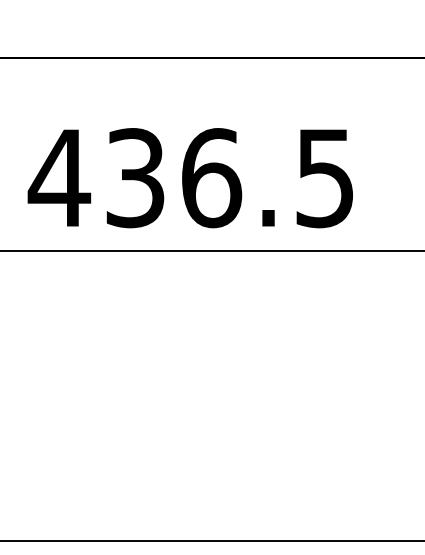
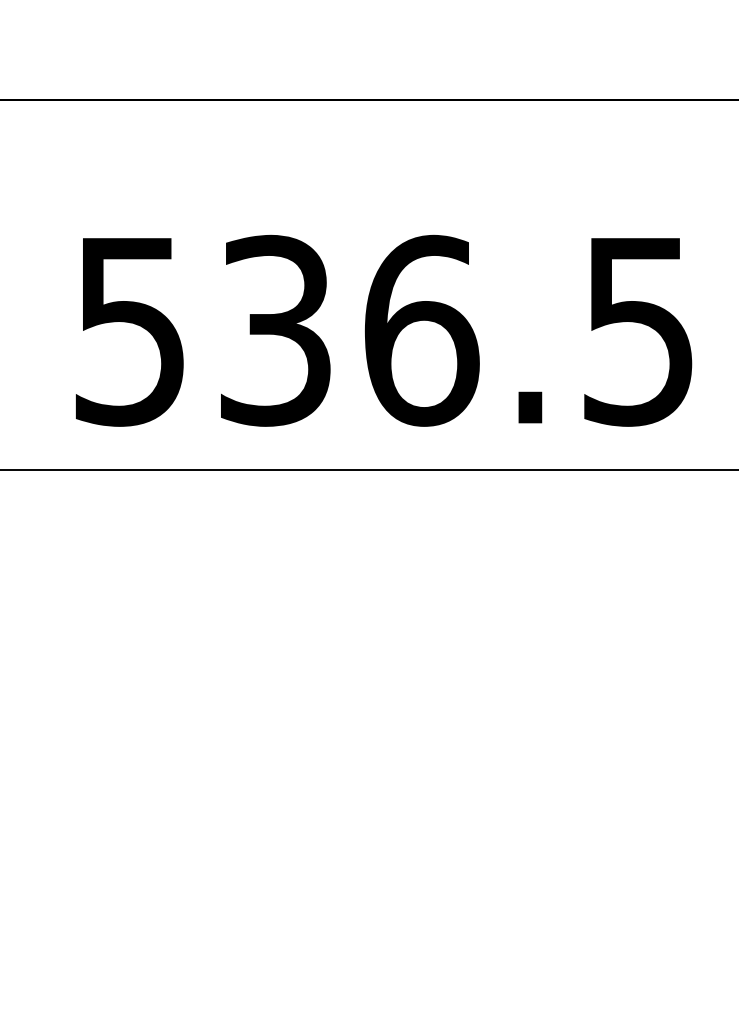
text: (59, 178) -> (130, 331), 436.5 -> 536.5

